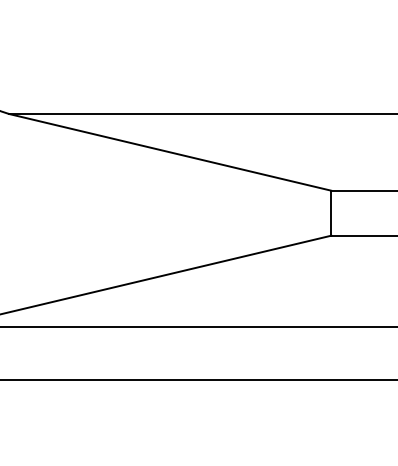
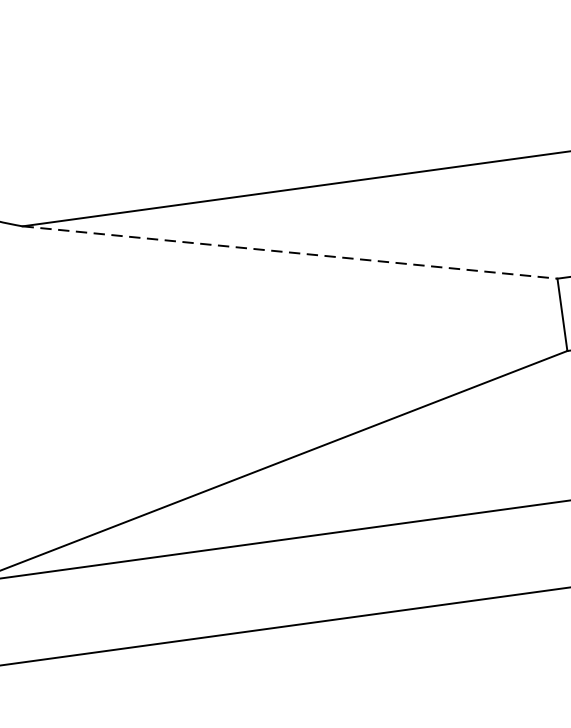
line: (170, 152) -> (290, 252), solid -> dashed

